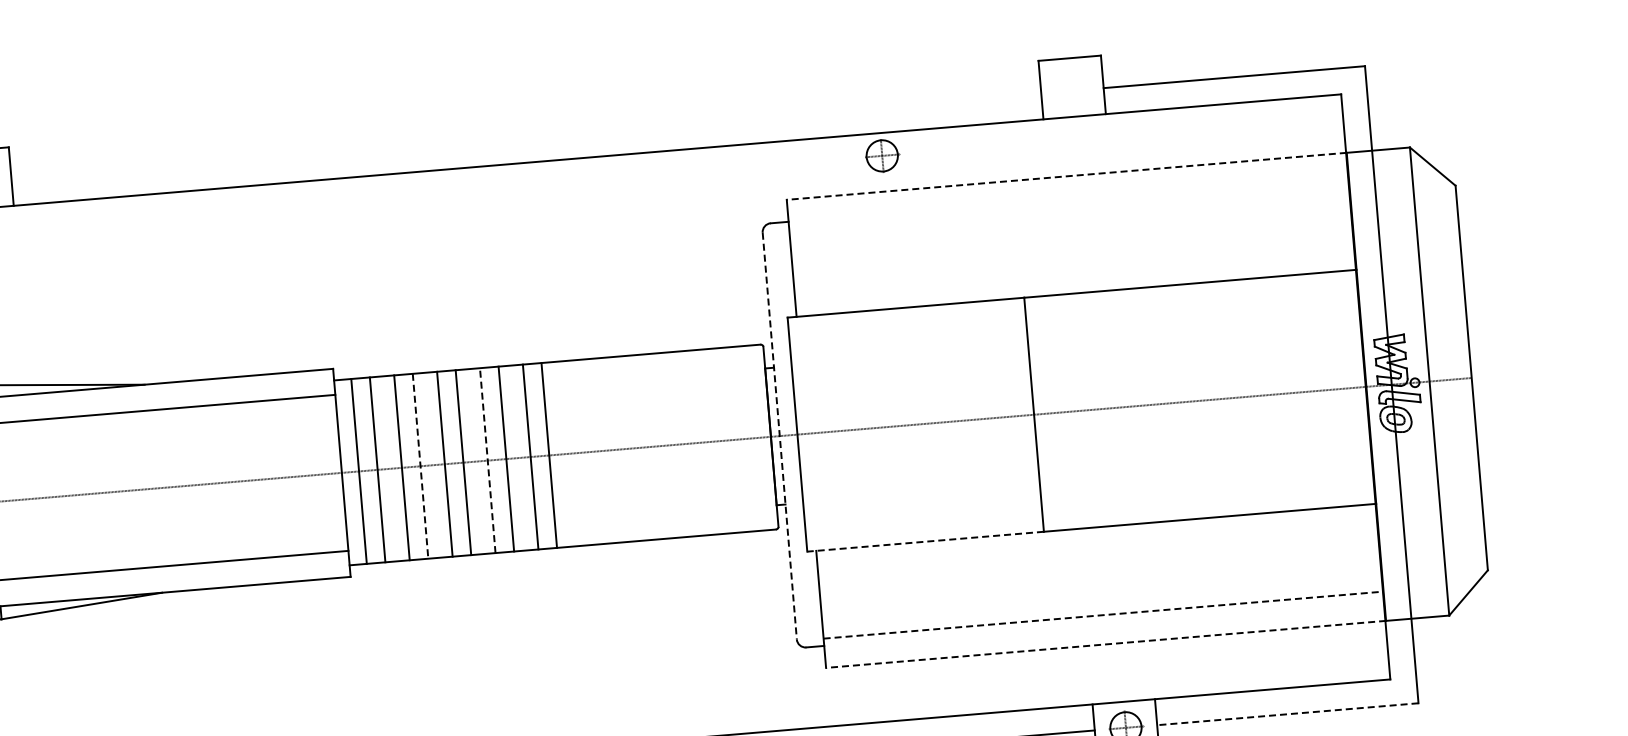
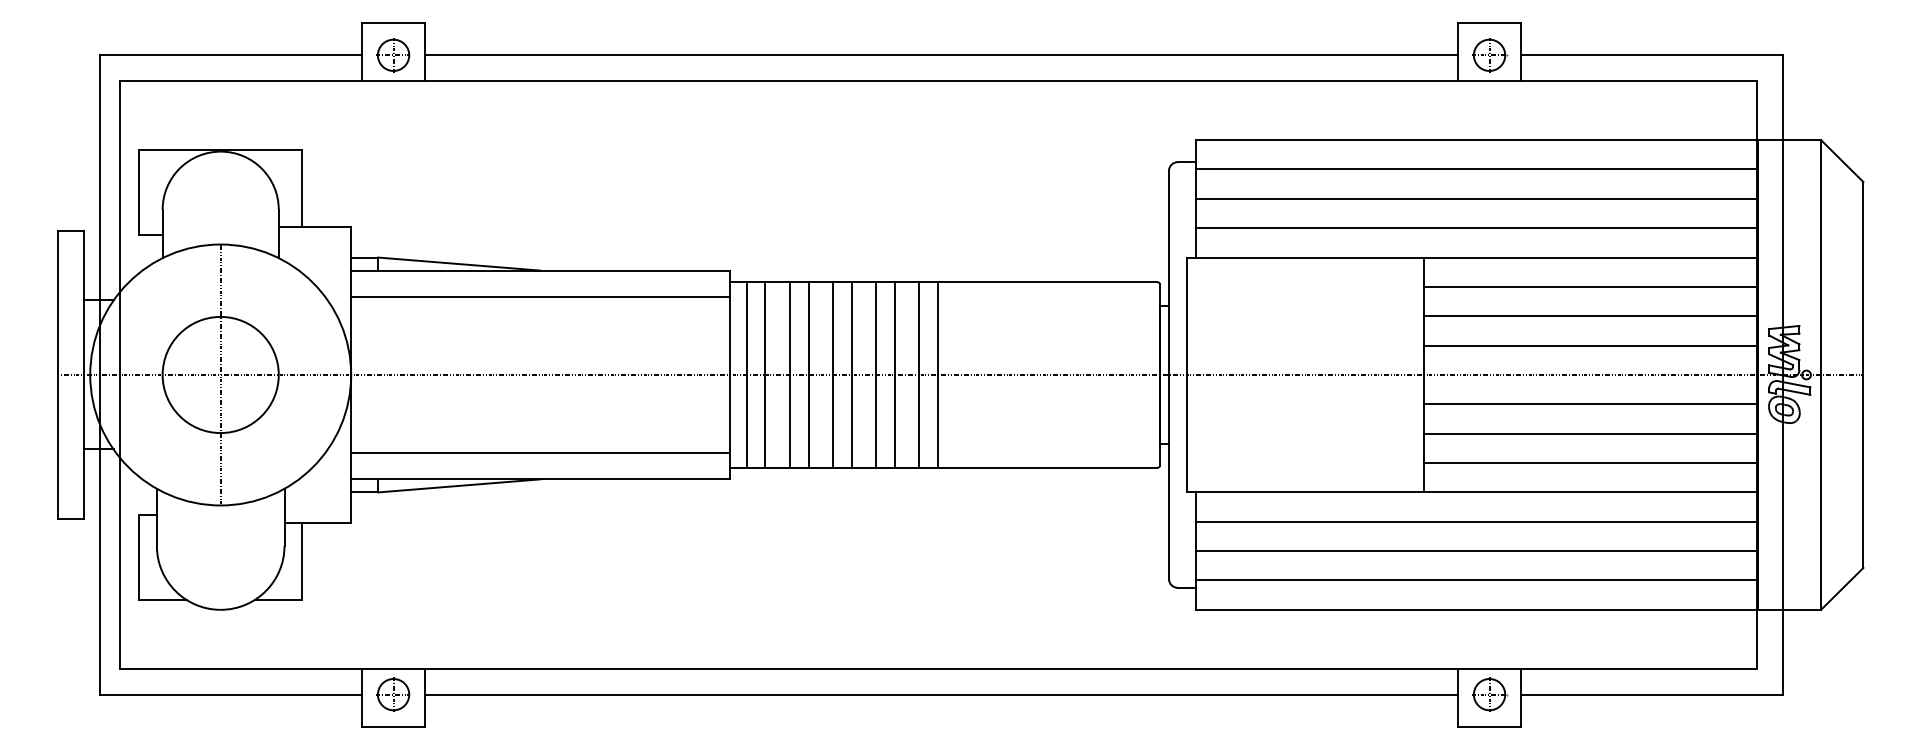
line: (526, 136) -> (941, 55), added
part: (883, 155) -> (1490, 55), moved
line: (1066, 176) -> (1476, 140), dashed -> solid
line: (1069, 205) -> (1476, 169), added
line: (1071, 234) -> (1476, 198), added
line: (1073, 264) -> (1476, 228), added
line: (1192, 312) -> (1590, 286), added
line: (1194, 342) -> (1590, 316), added
line: (1197, 371) -> (1590, 345), added
line: (1202, 430) -> (1590, 404), added
line: (779, 436) -> (1168, 375), dashed -> solid
line: (1204, 459) -> (1590, 433), added
line: (487, 461) -> (875, 375), dashed -> solid
line: (420, 466) -> (808, 375), dashed -> solid
line: (1207, 489) -> (1590, 463), added
line: (925, 541) -> (1305, 492), dashed -> solid
line: (1098, 556) -> (1476, 521), added
line: (1100, 586) -> (1476, 551), added
line: (1103, 615) -> (1476, 580), dashed -> solid
line: (1105, 644) -> (1476, 609), dashed -> solid
line: (1287, 714) -> (1651, 694), dashed -> solid

